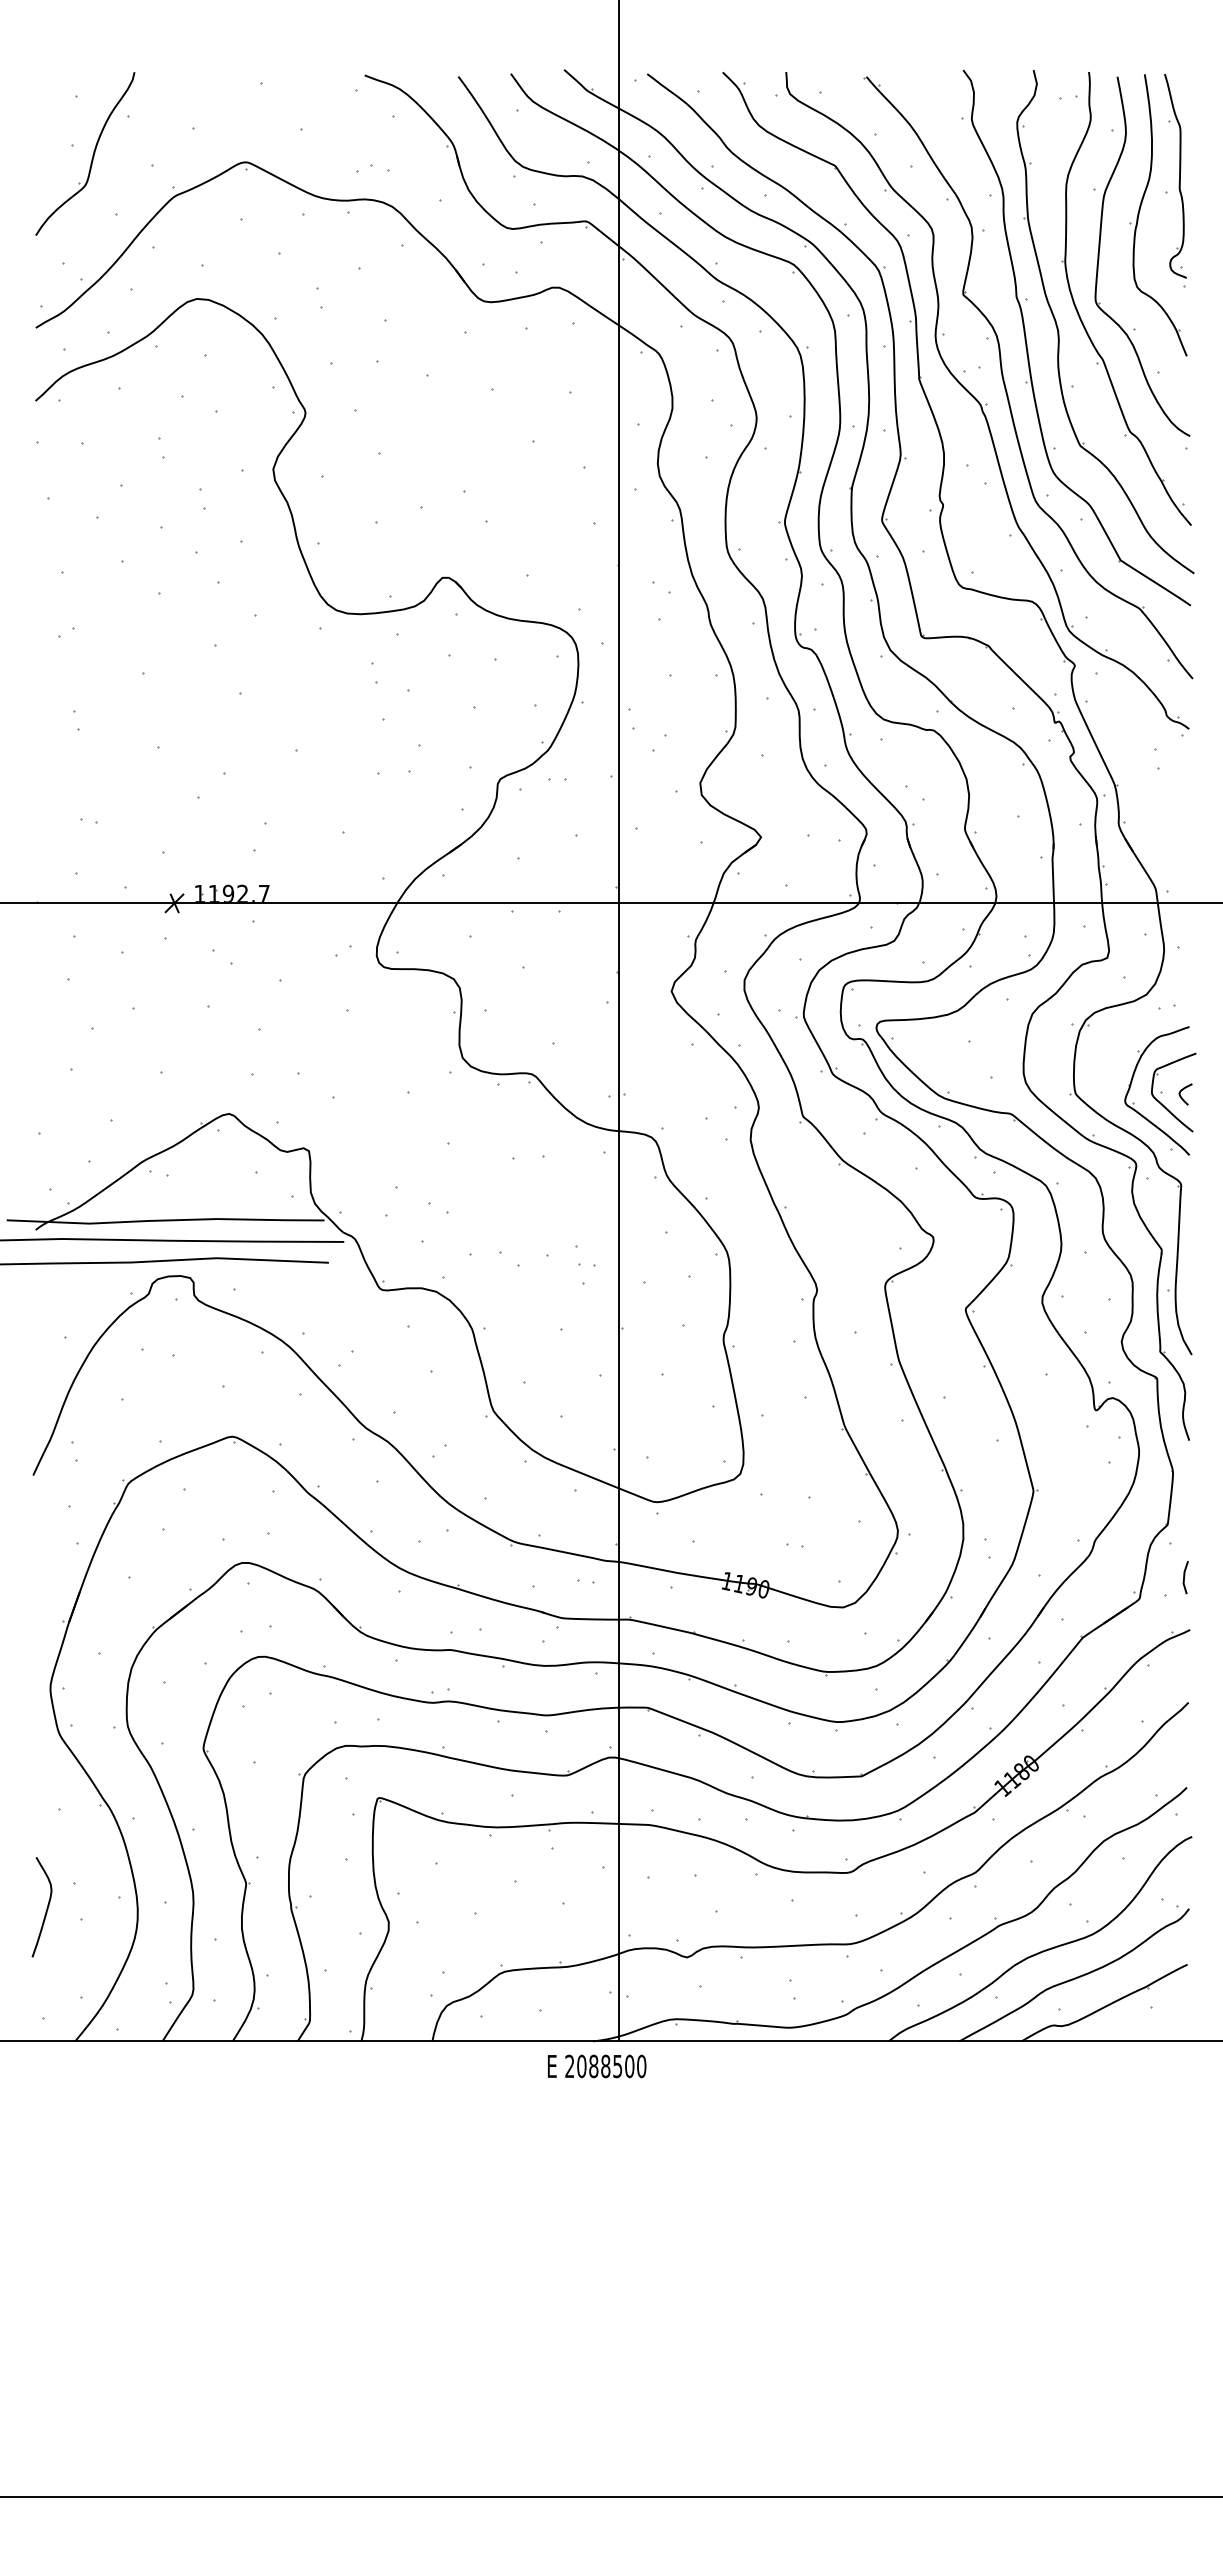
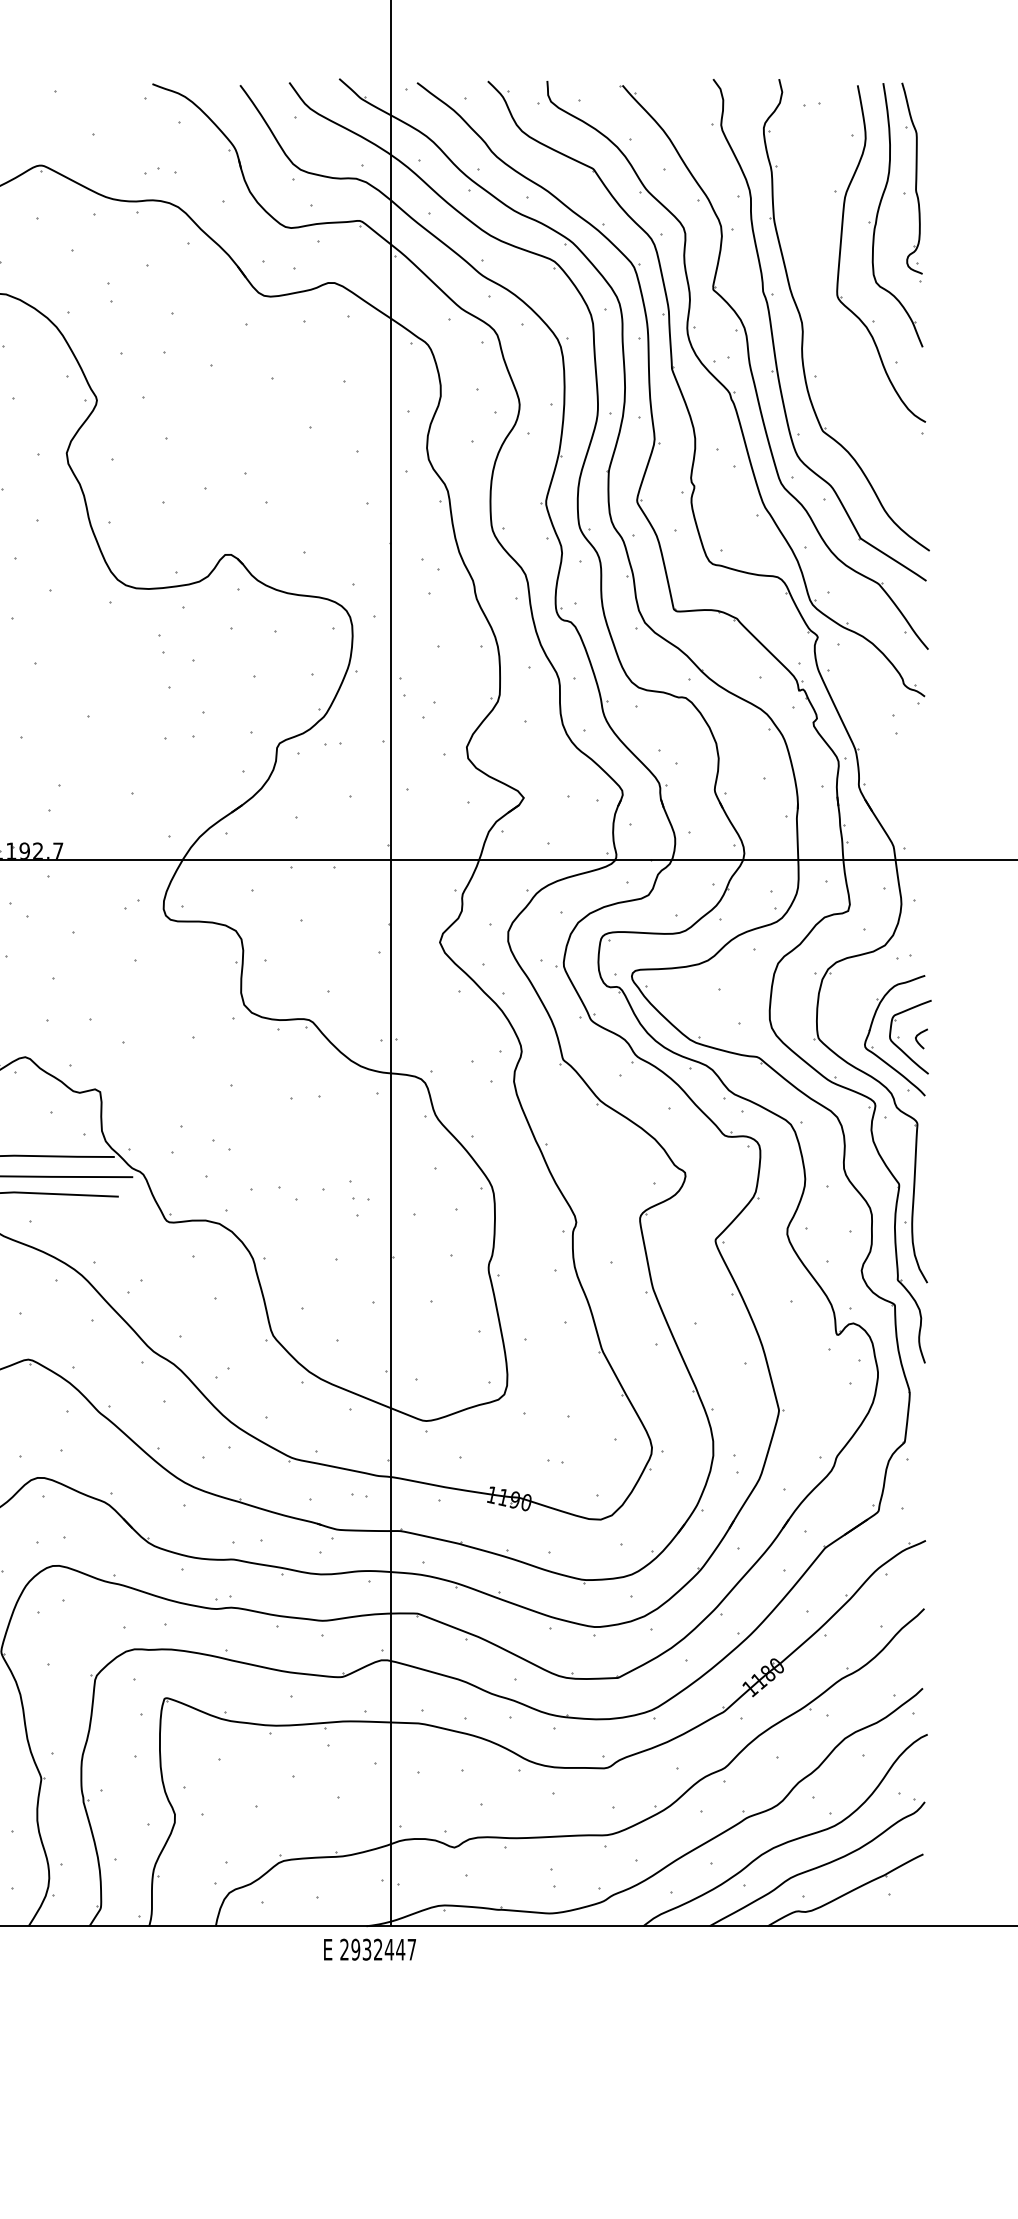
part: (1082, 320) -> (824, 313), removed
line: (1185, 1576) -> (921, 1490), removed
text: (611, 2066) -> (383, 1949), 2088500 -> 2932447

